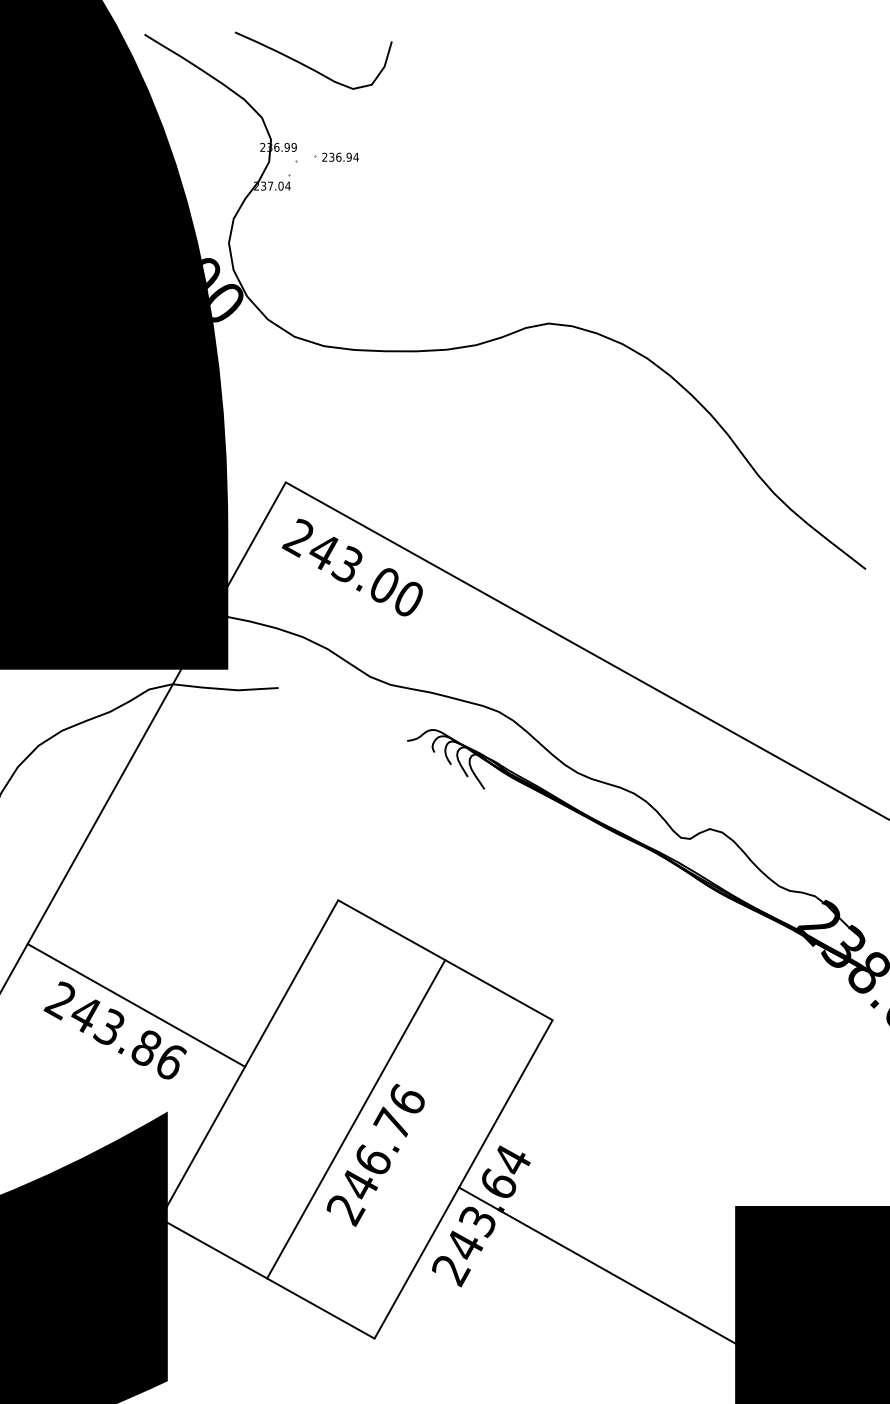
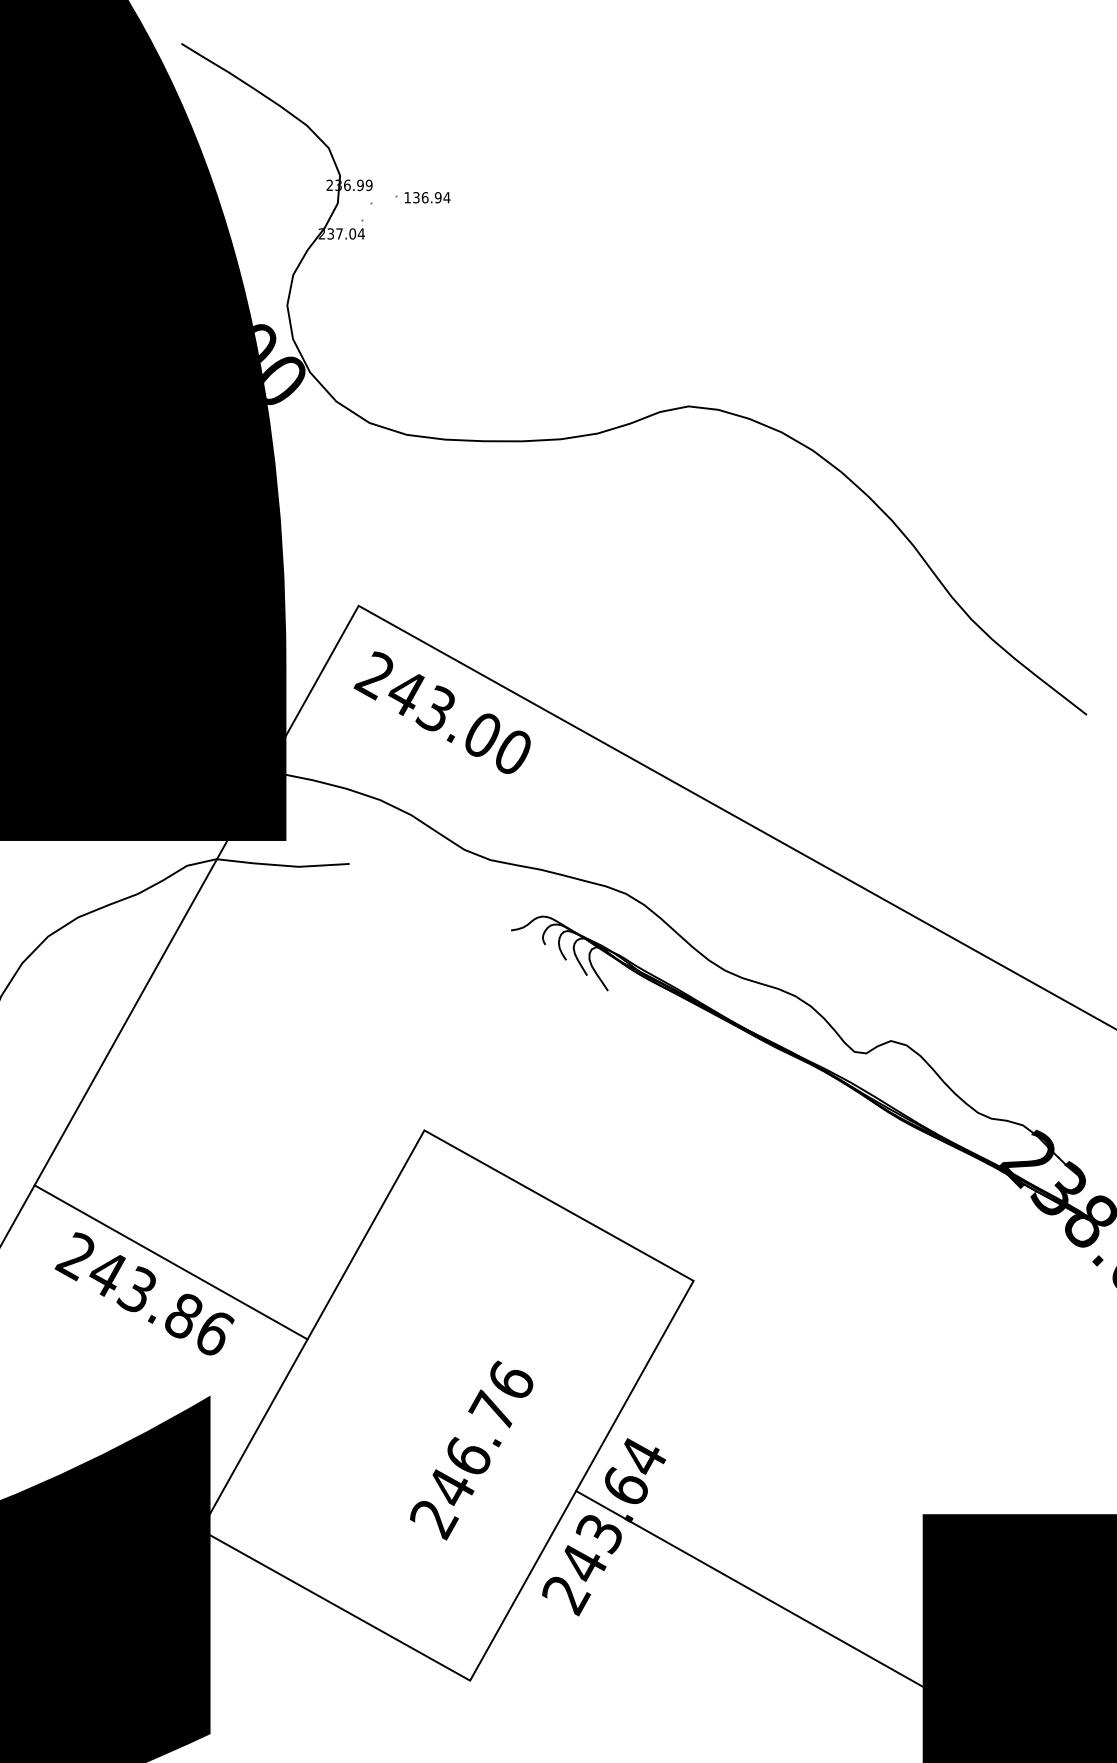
curve: (309, 67) -> (388, 84), removed
text: (324, 157) -> (407, 197), 236.94 -> 136.94
line: (355, 1119) -> (446, 1405), removed

